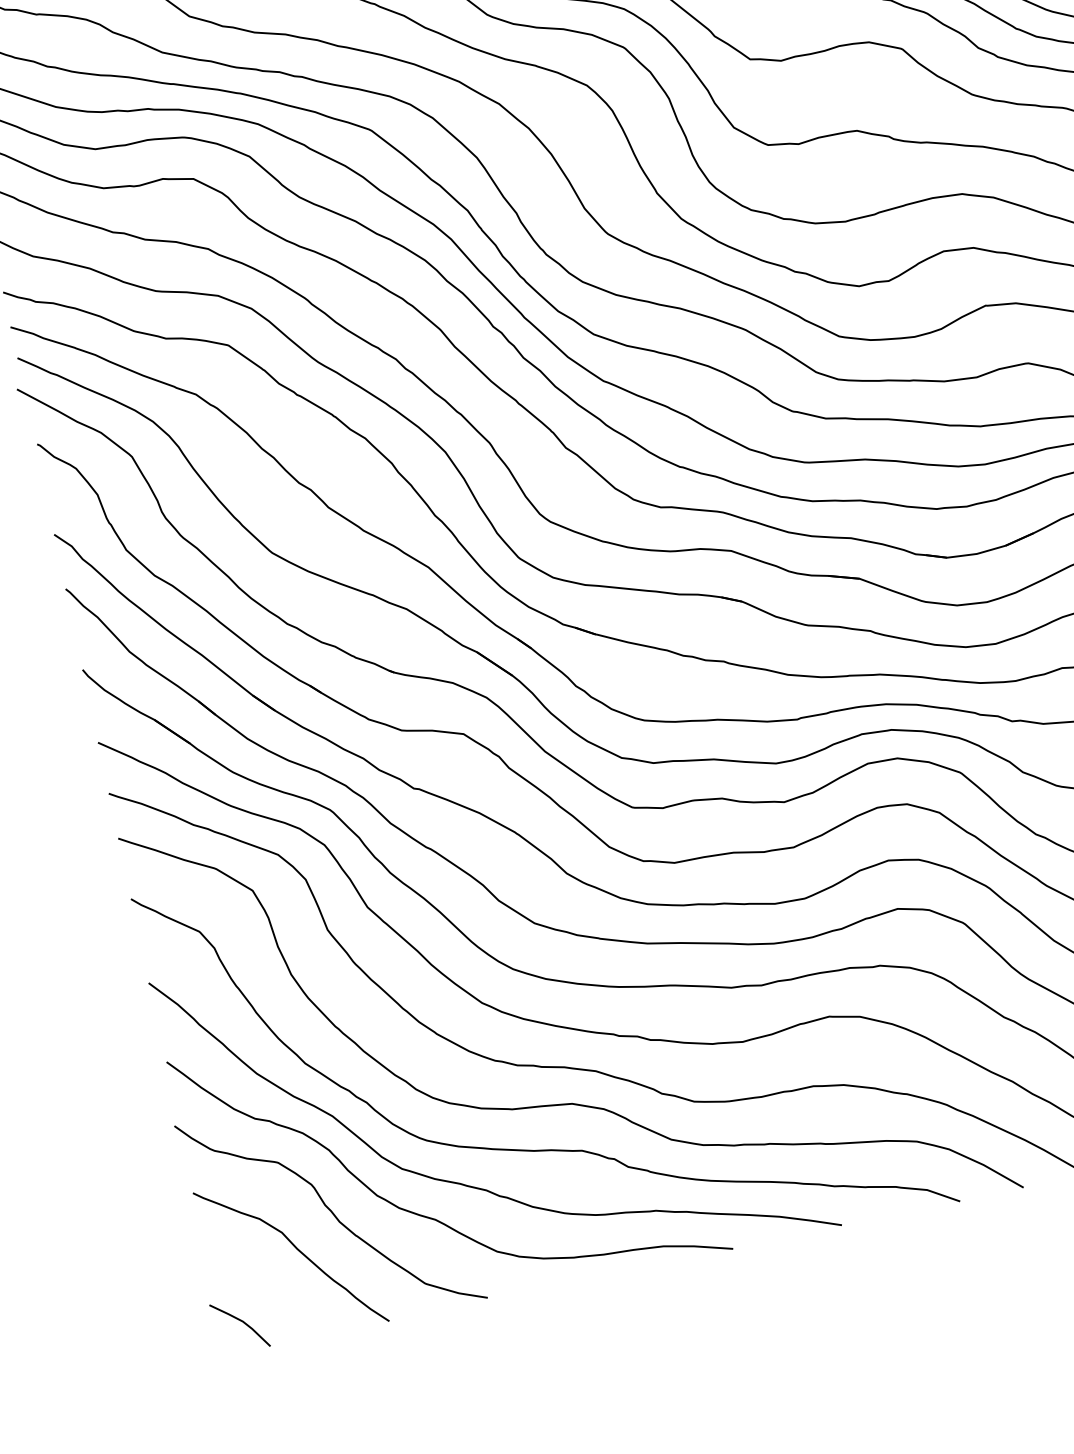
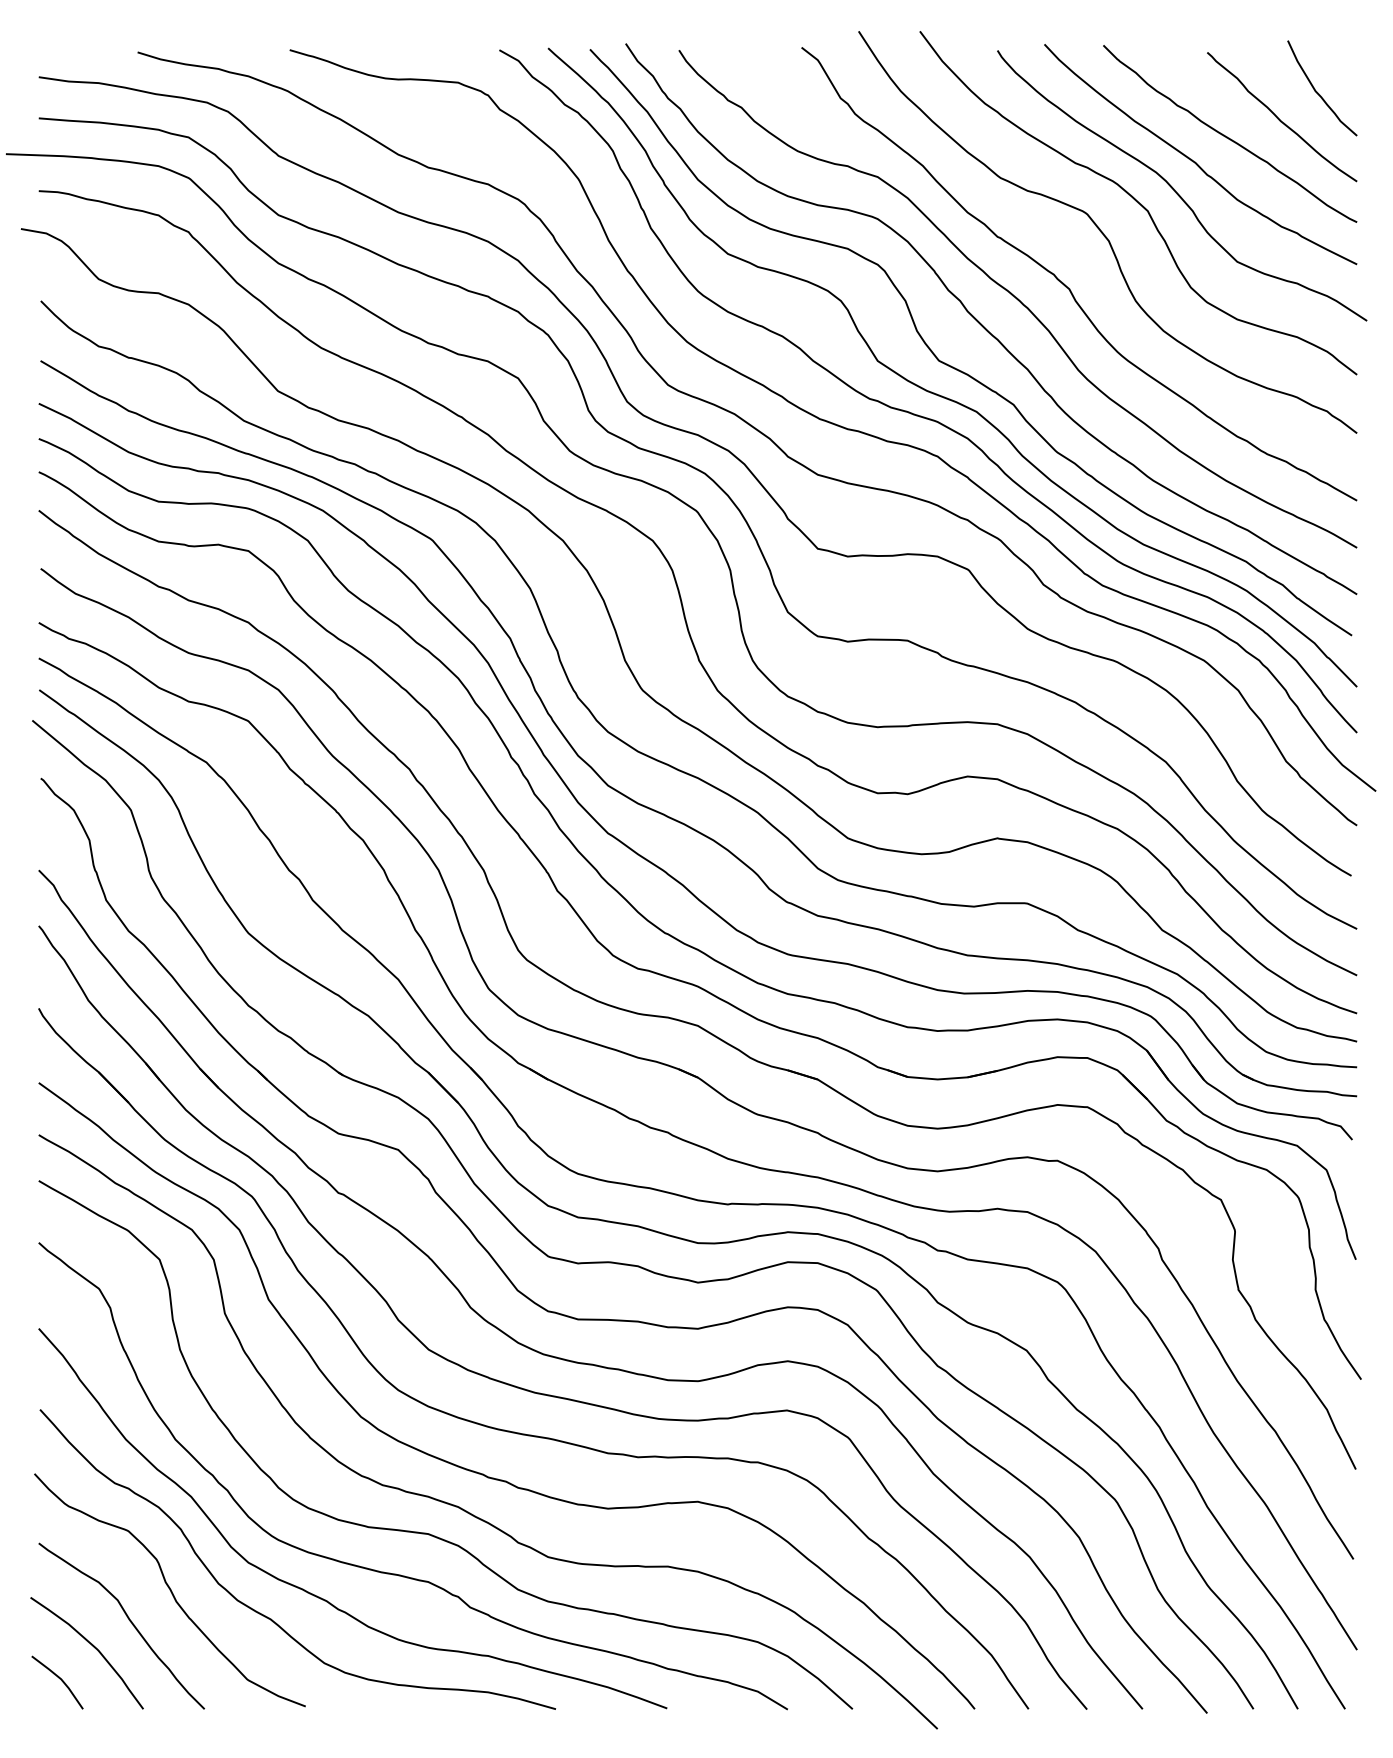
curve: (266, 1283) -> (92, 1646), added

